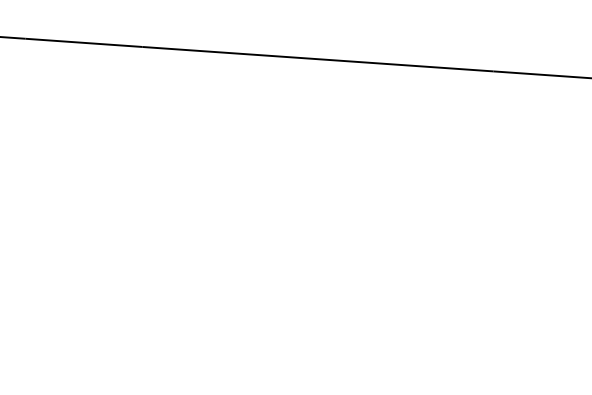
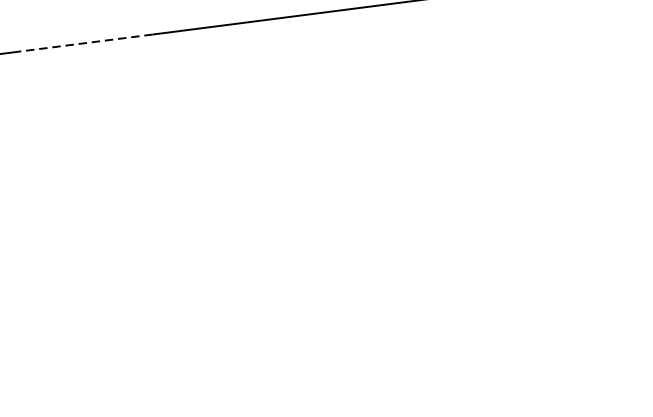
line: (84, 42) -> (83, 42), solid -> dashed

